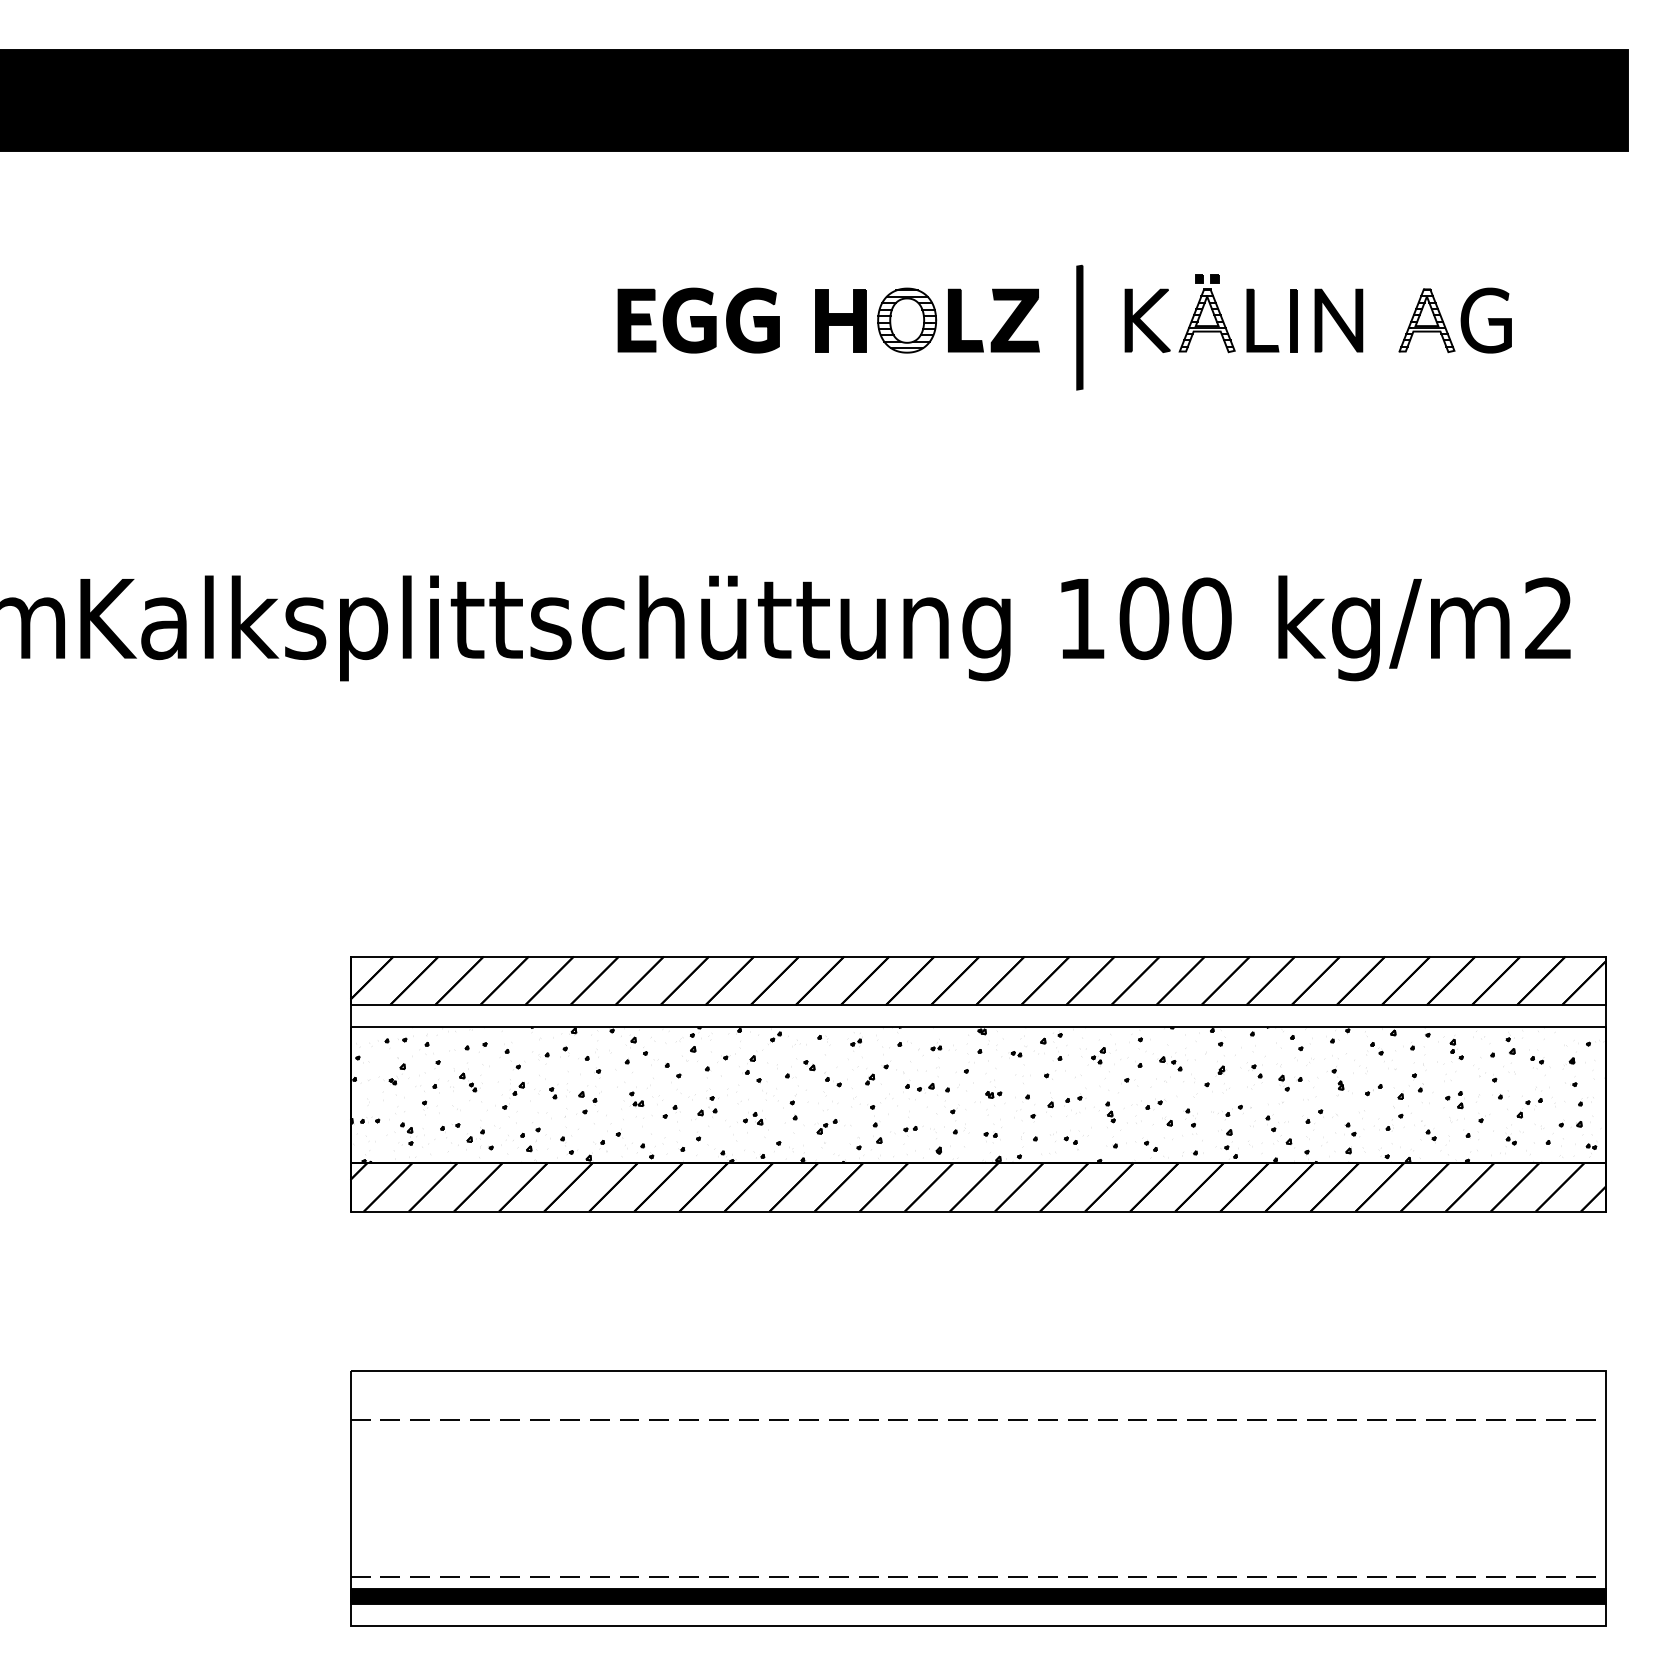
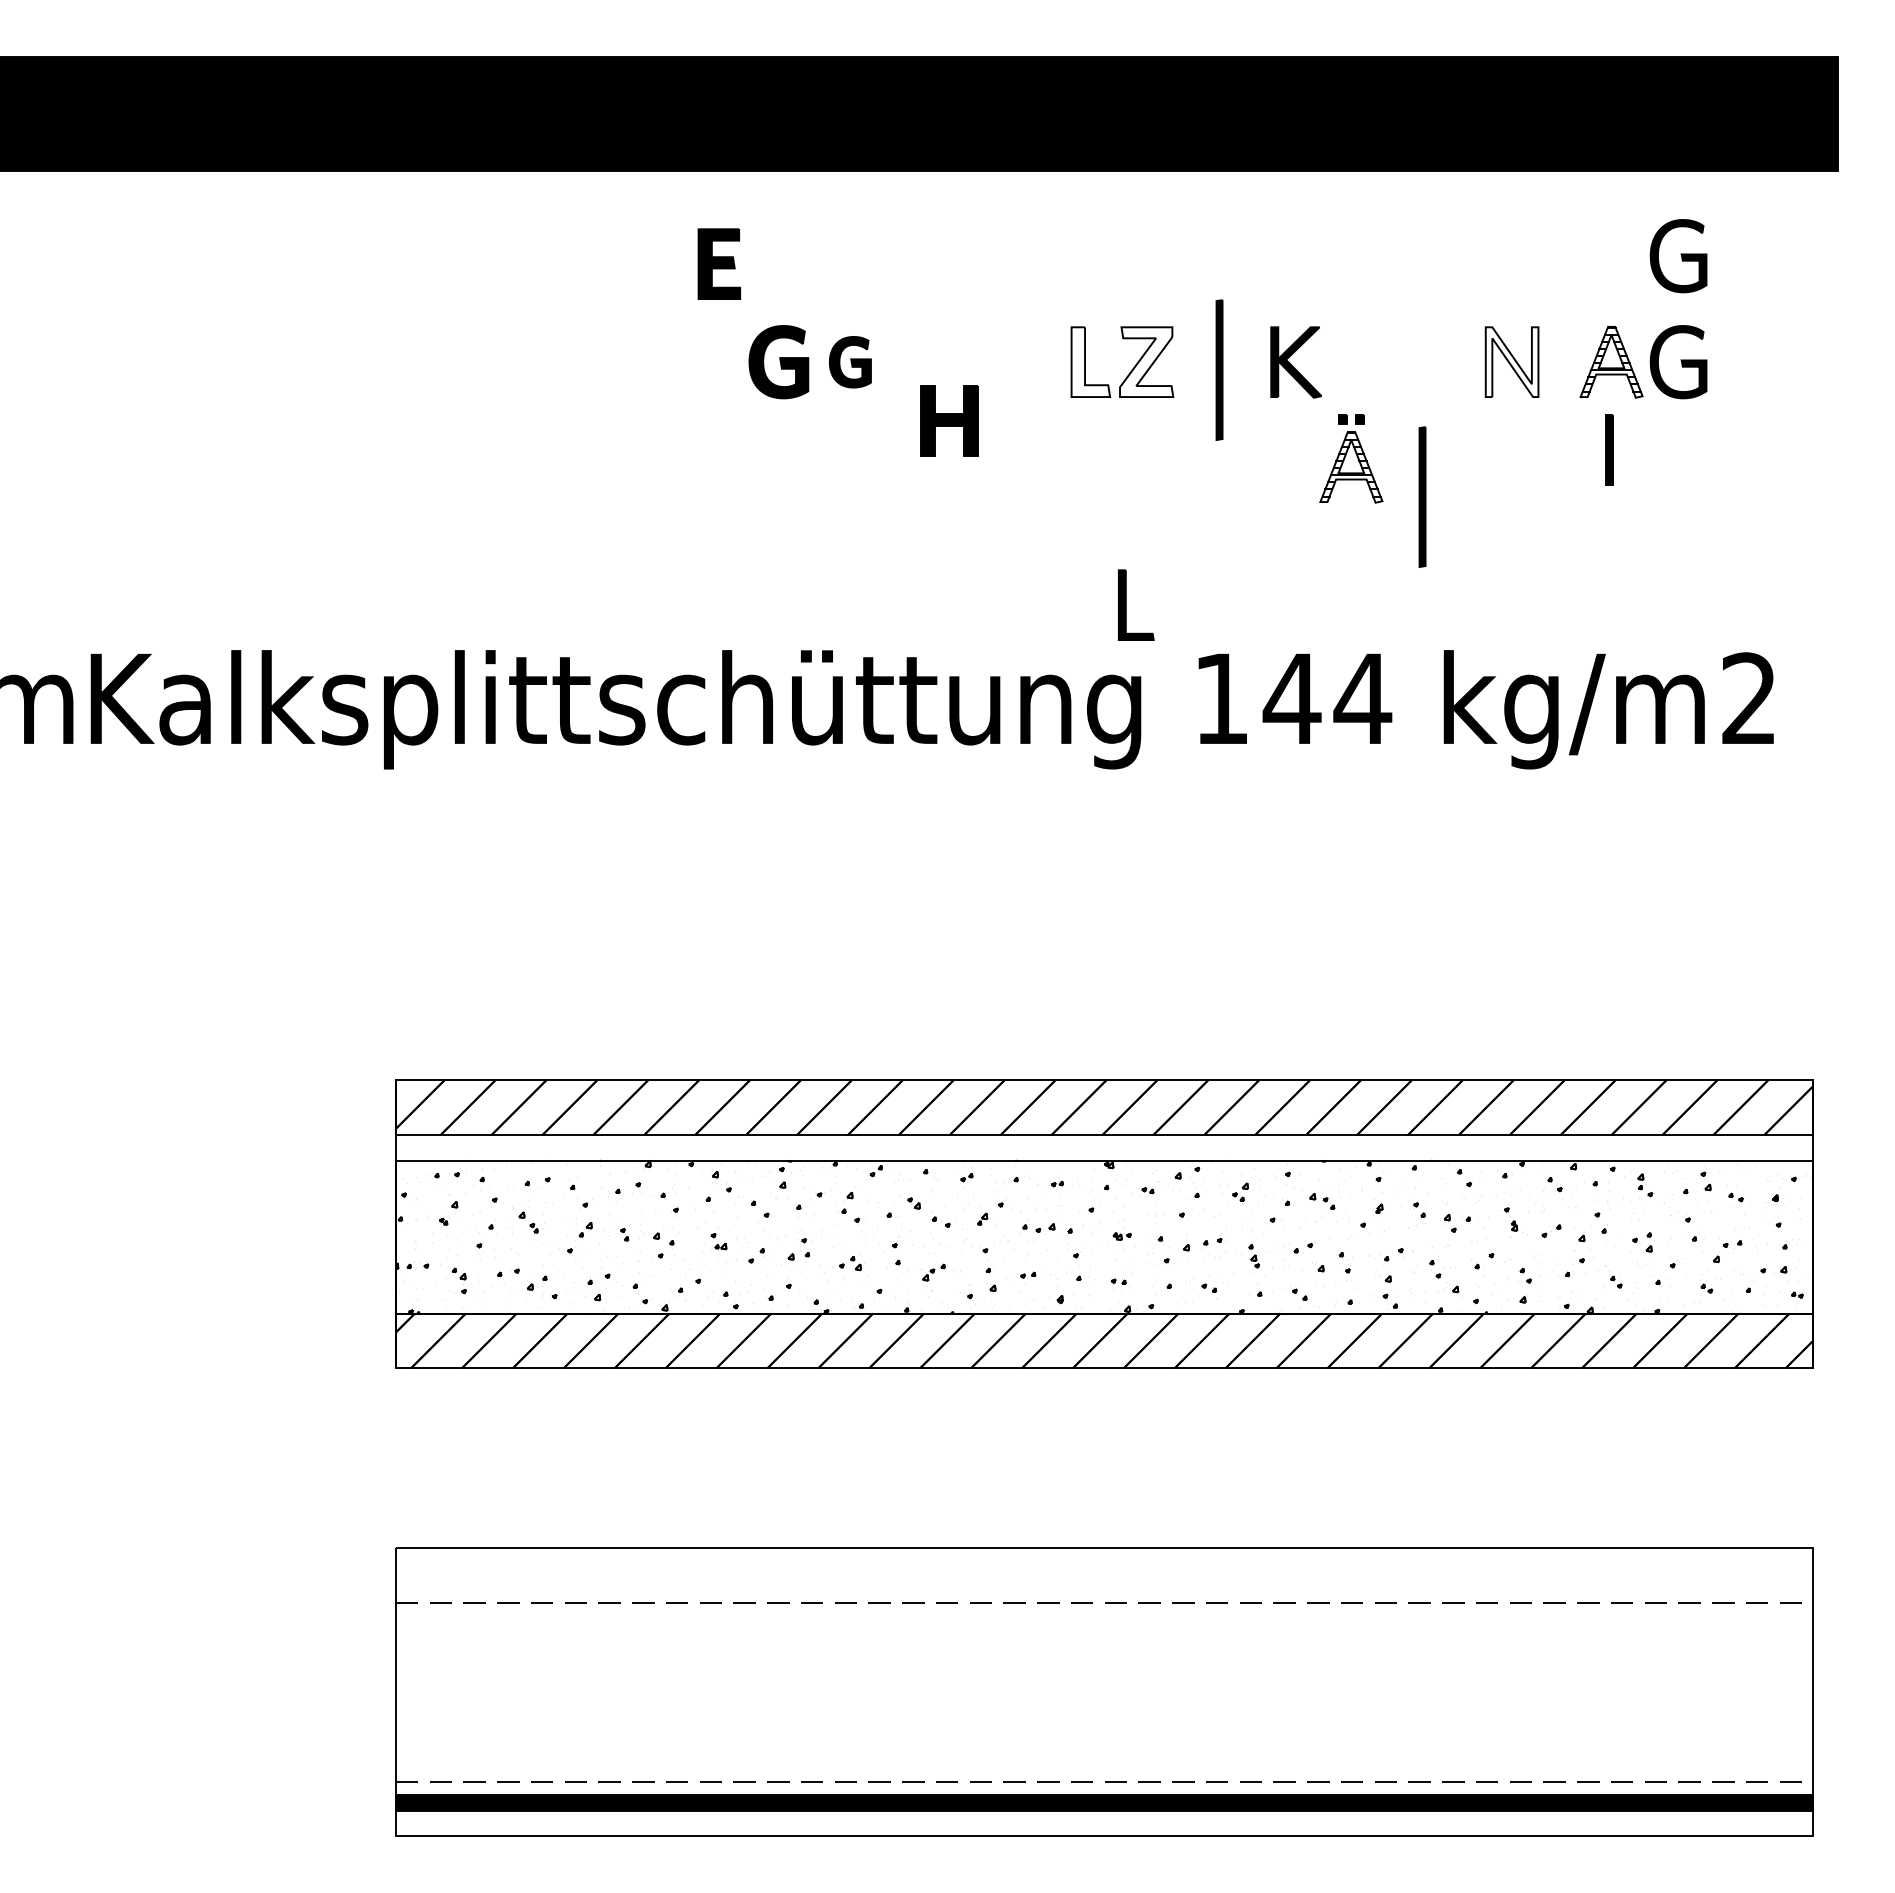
part: (1486, 227) -> (1678, 256), added
part: (1207, 312) -> (1351, 458), moved
part: (637, 320) -> (719, 263), moved
part: (753, 320) -> (850, 362), size x0.7
part: (840, 320) -> (949, 420), moved
part: (907, 320) -> (1024, 362), removed
fill: (965, 320) -> (1090, 362), removed
fill: (1015, 320) -> (1146, 362), removed
part: (1254, 320) -> (1126, 604), moved
part: (1294, 320) -> (1609, 449), moved
fill: (1338, 320) -> (1511, 362), removed
part: (1259, 439) -> (1422, 496), added
text: (1175, 618) -> (1327, 698), 100 -> 144

